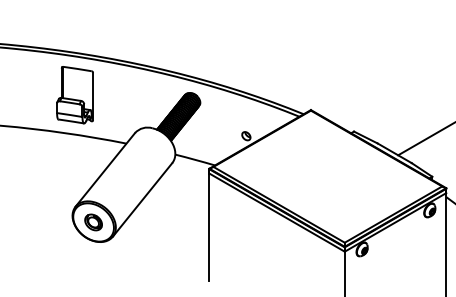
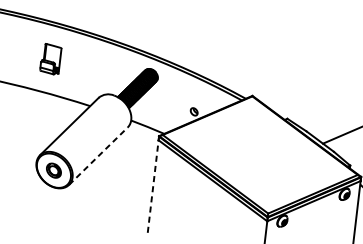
part: (74, 95) -> (50, 59), size x0.6
line: (142, 199) -> (98, 155), solid -> dashed
line: (209, 227) -> (153, 186), solid -> dashed

